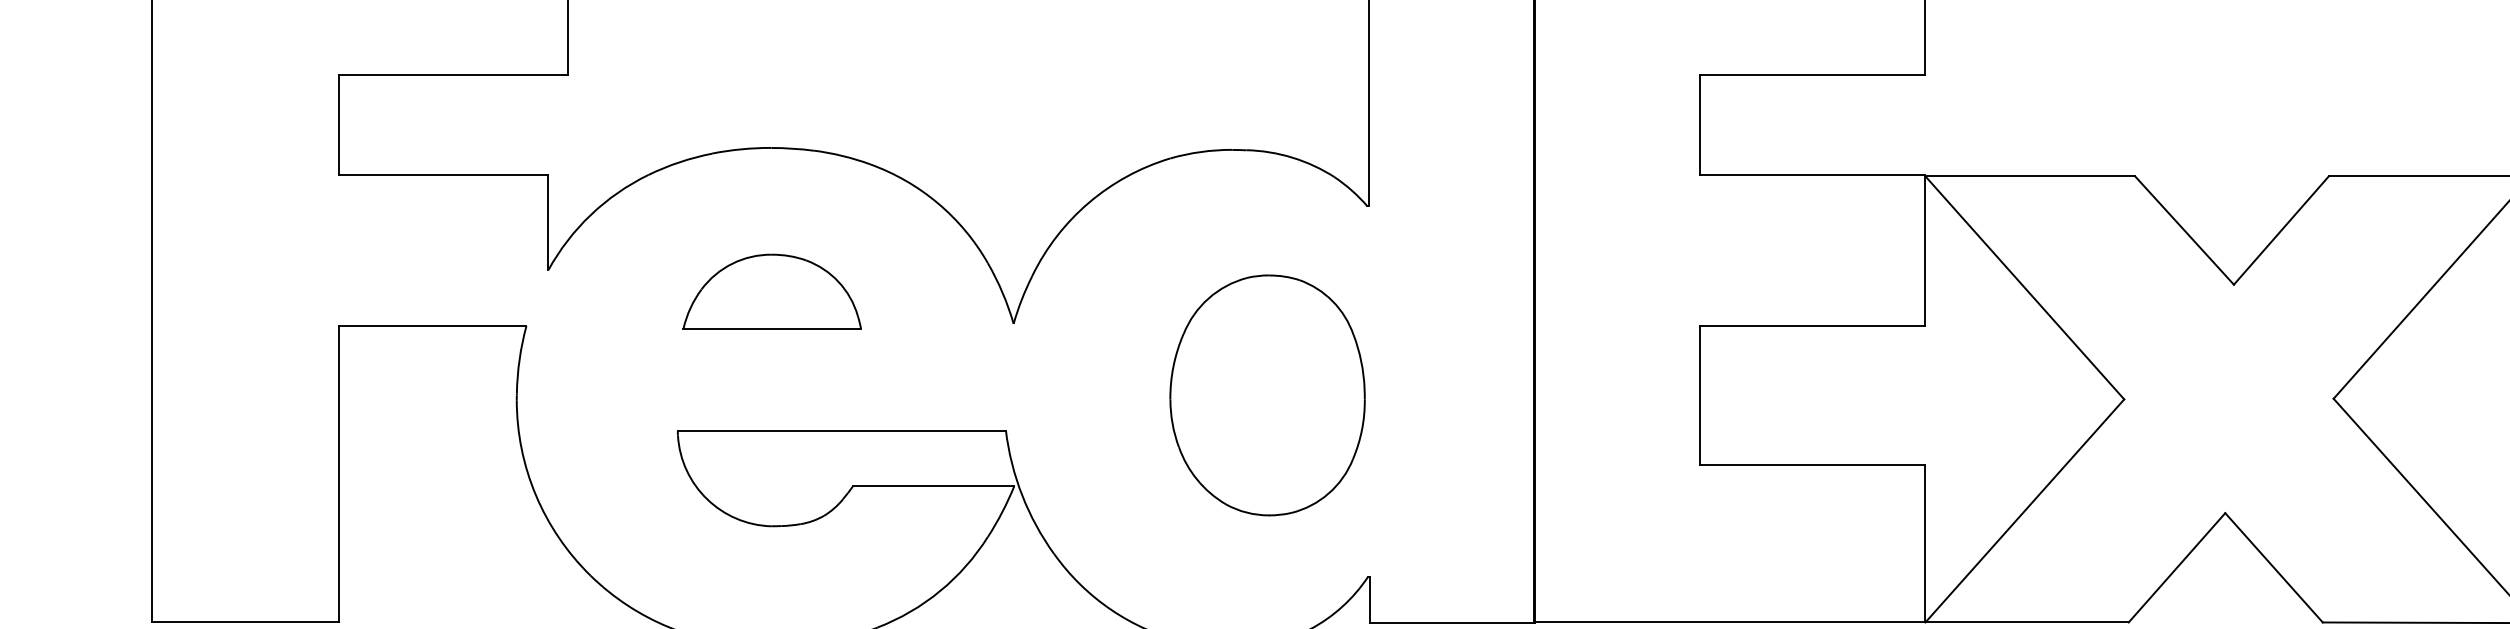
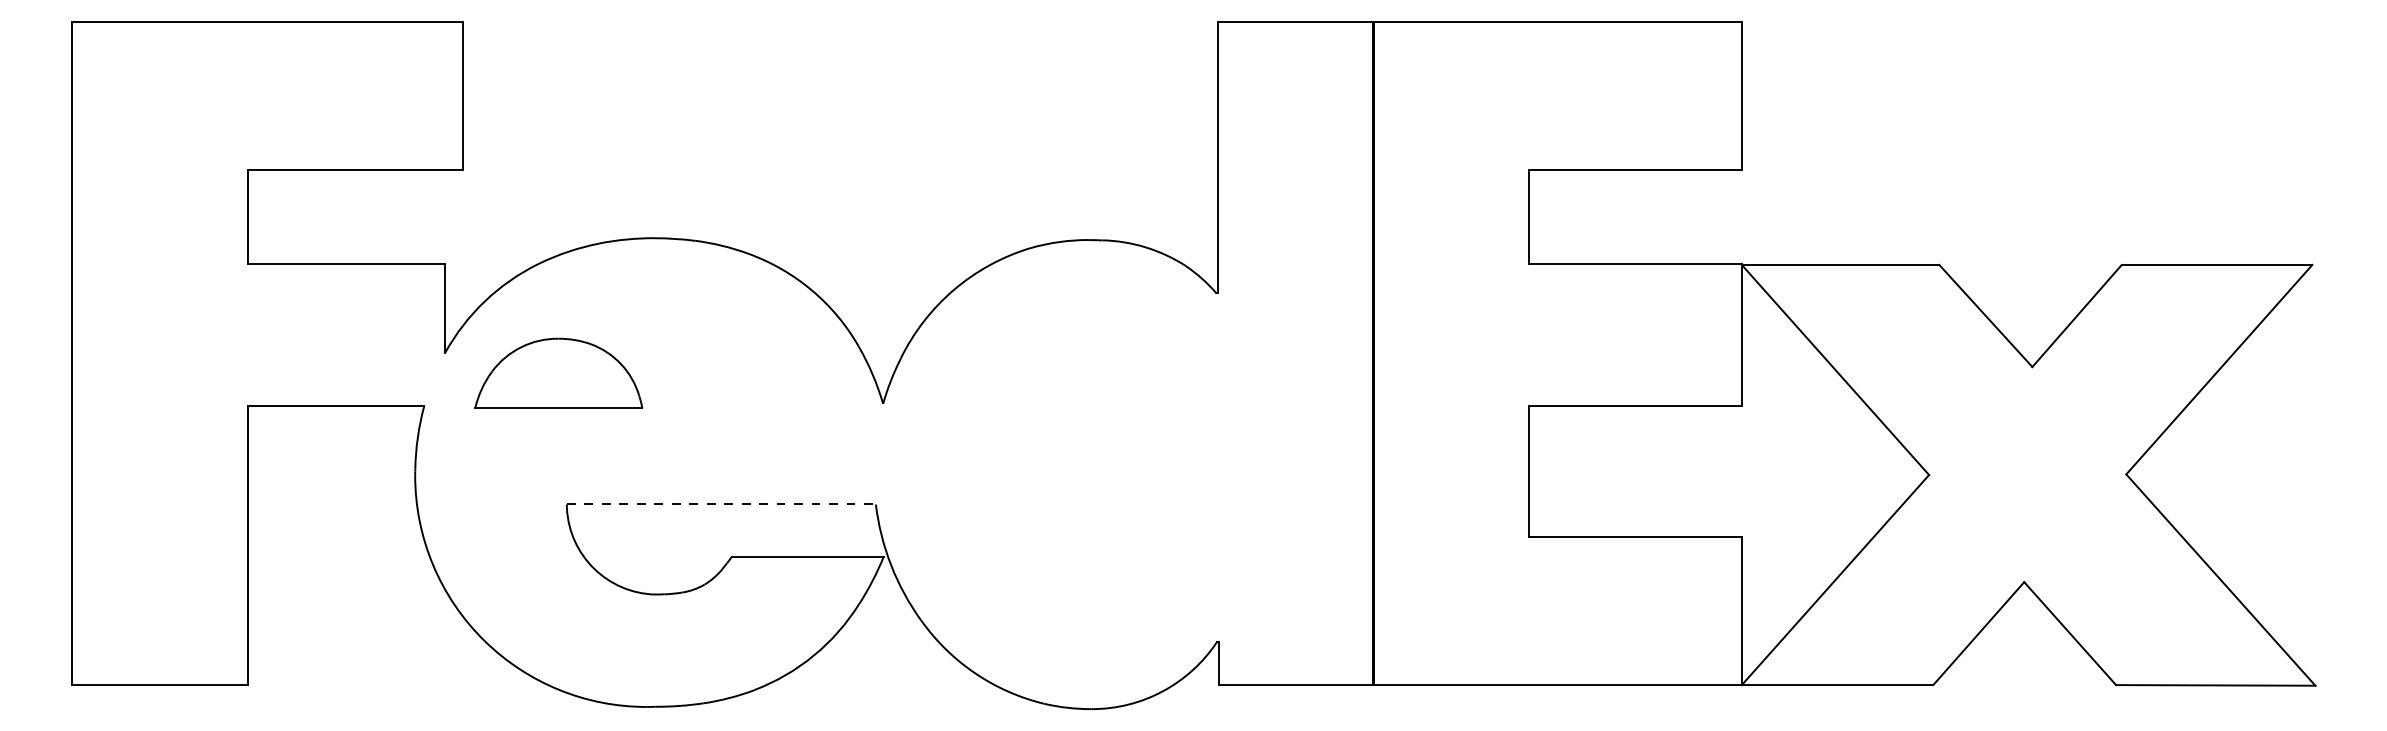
part: (771, 290) -> (558, 372), moved
part: (1266, 395) -> (1121, 471), removed
line: (842, 430) -> (721, 504), solid -> dashed

